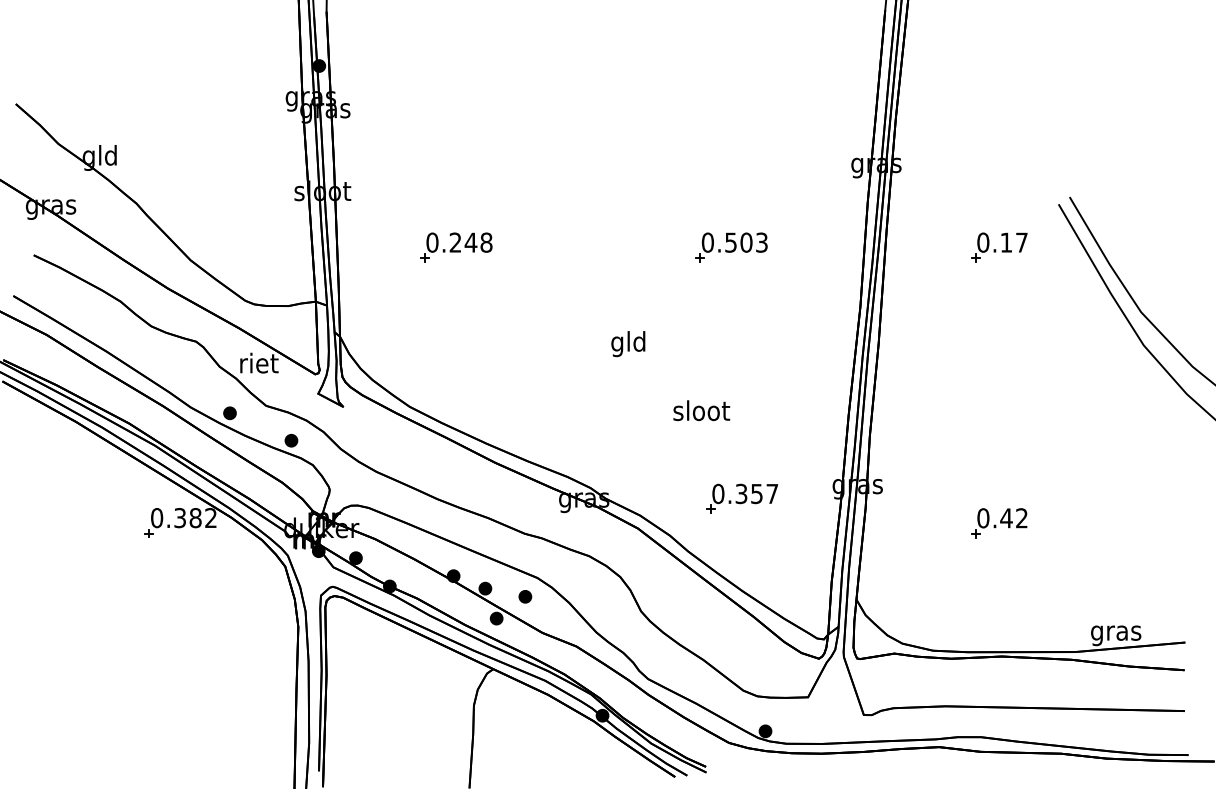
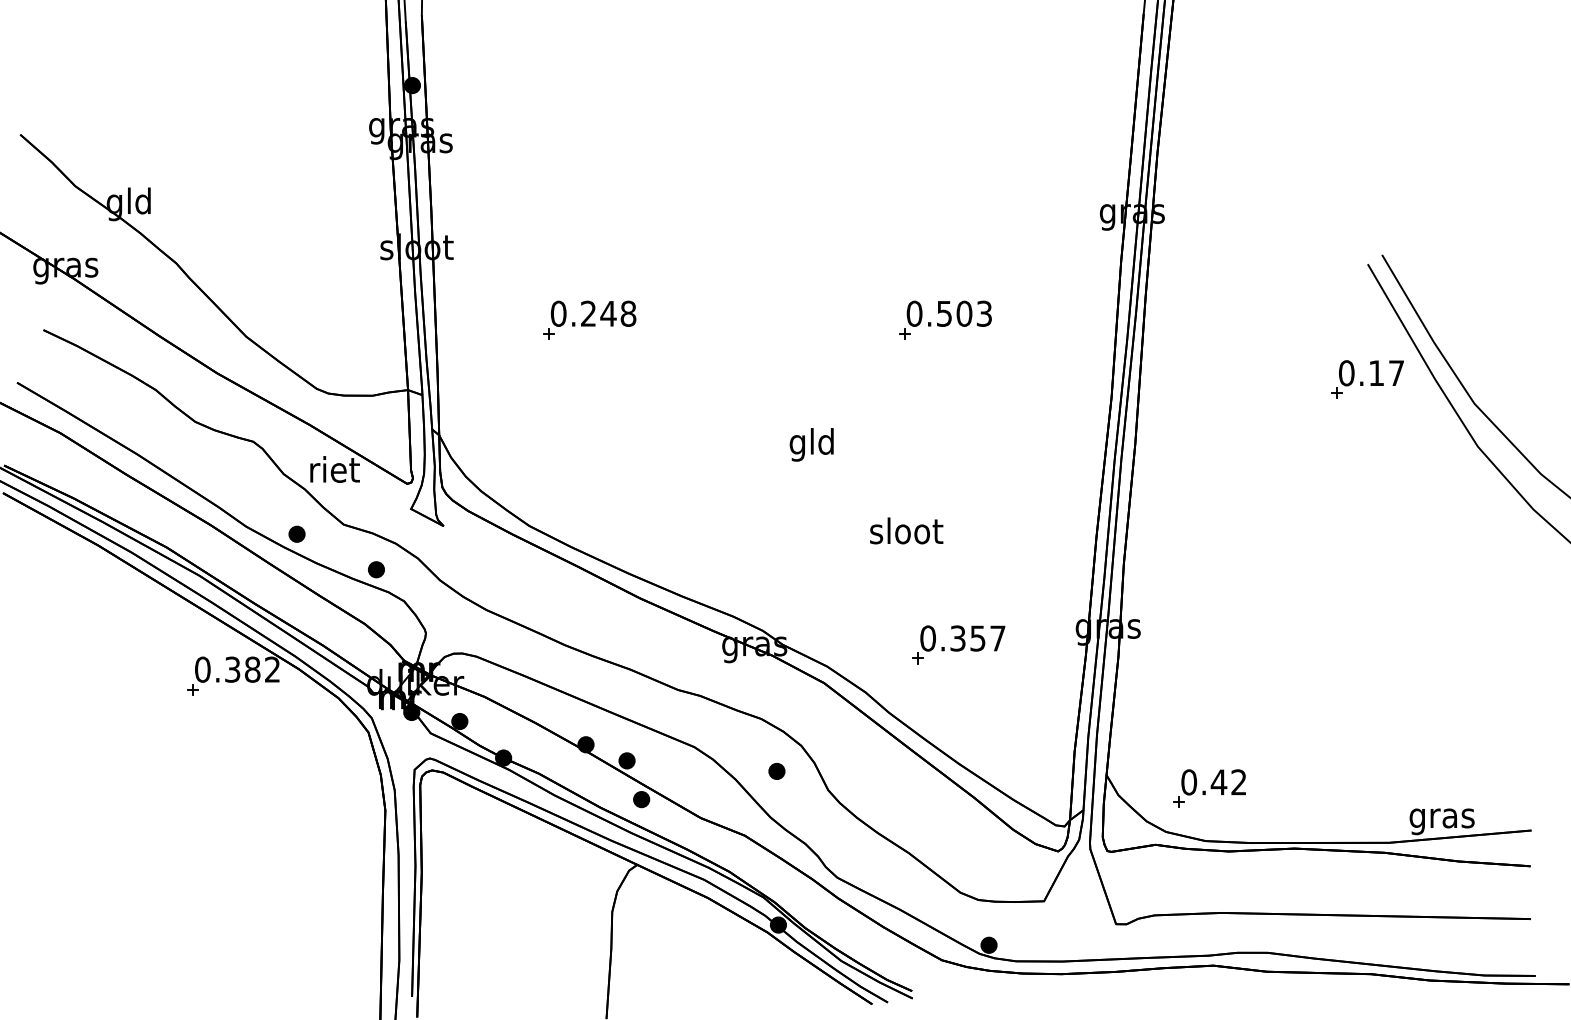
part: (999, 247) -> (1367, 379), moved
part: (999, 523) -> (1209, 789), moved
part: (525, 596) -> (777, 771), moved

